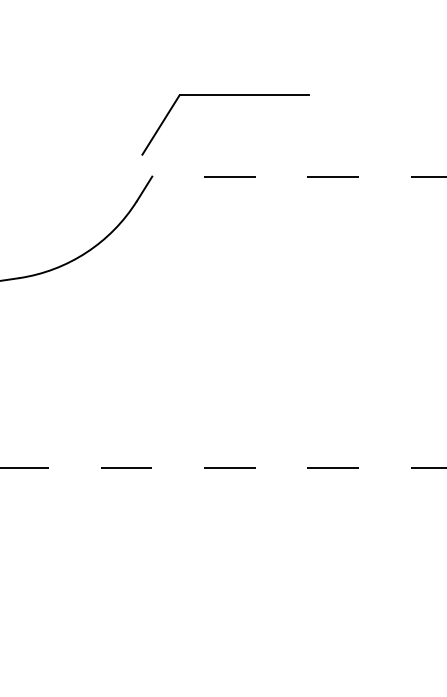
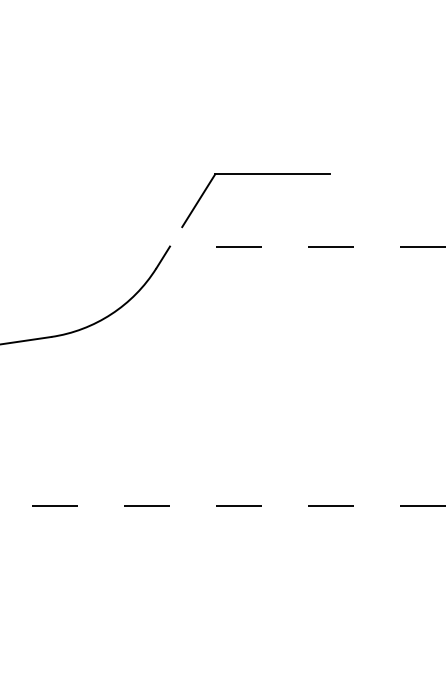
part: (224, 95) -> (255, 174), moved

